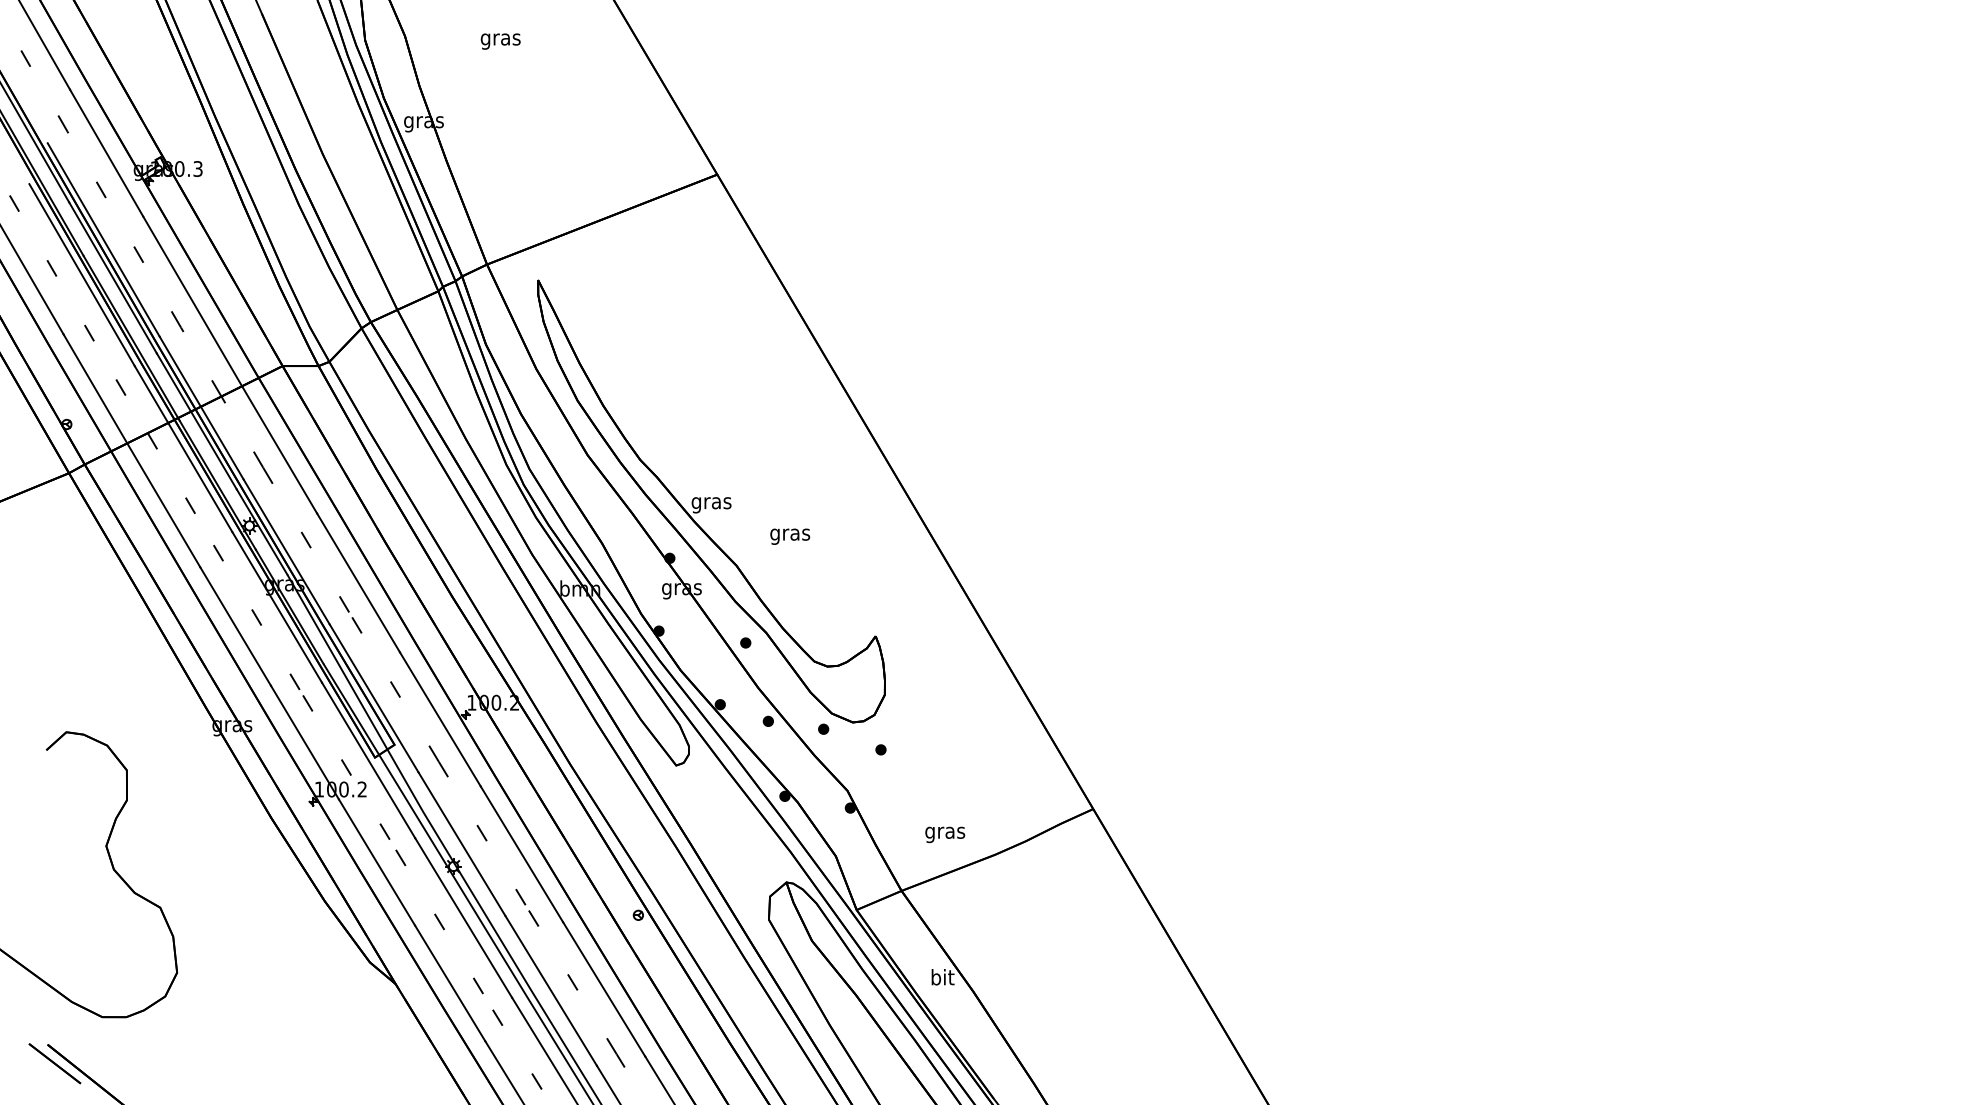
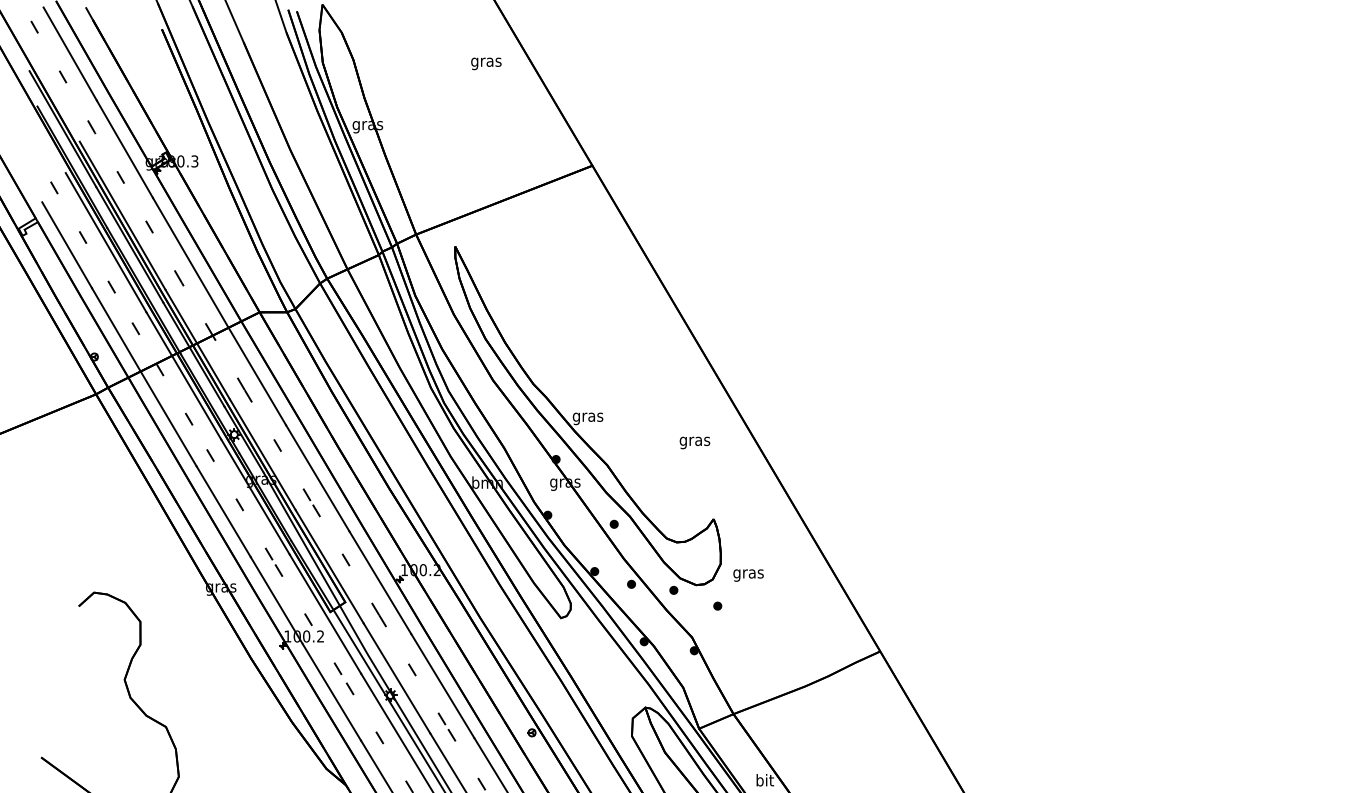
text: (500, 41) -> (486, 63), moved
text: (790, 536) -> (695, 442), moved
text: (945, 834) -> (748, 575), moved

